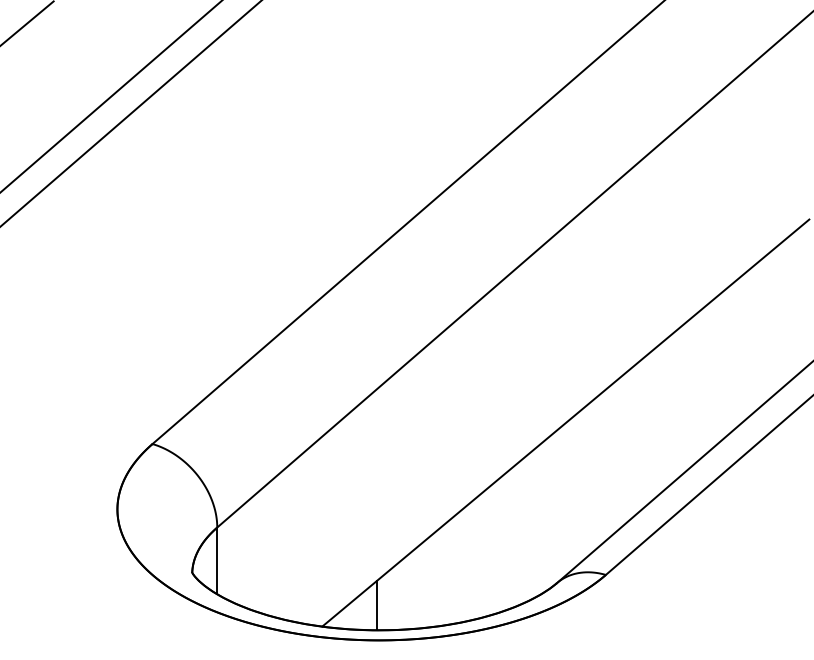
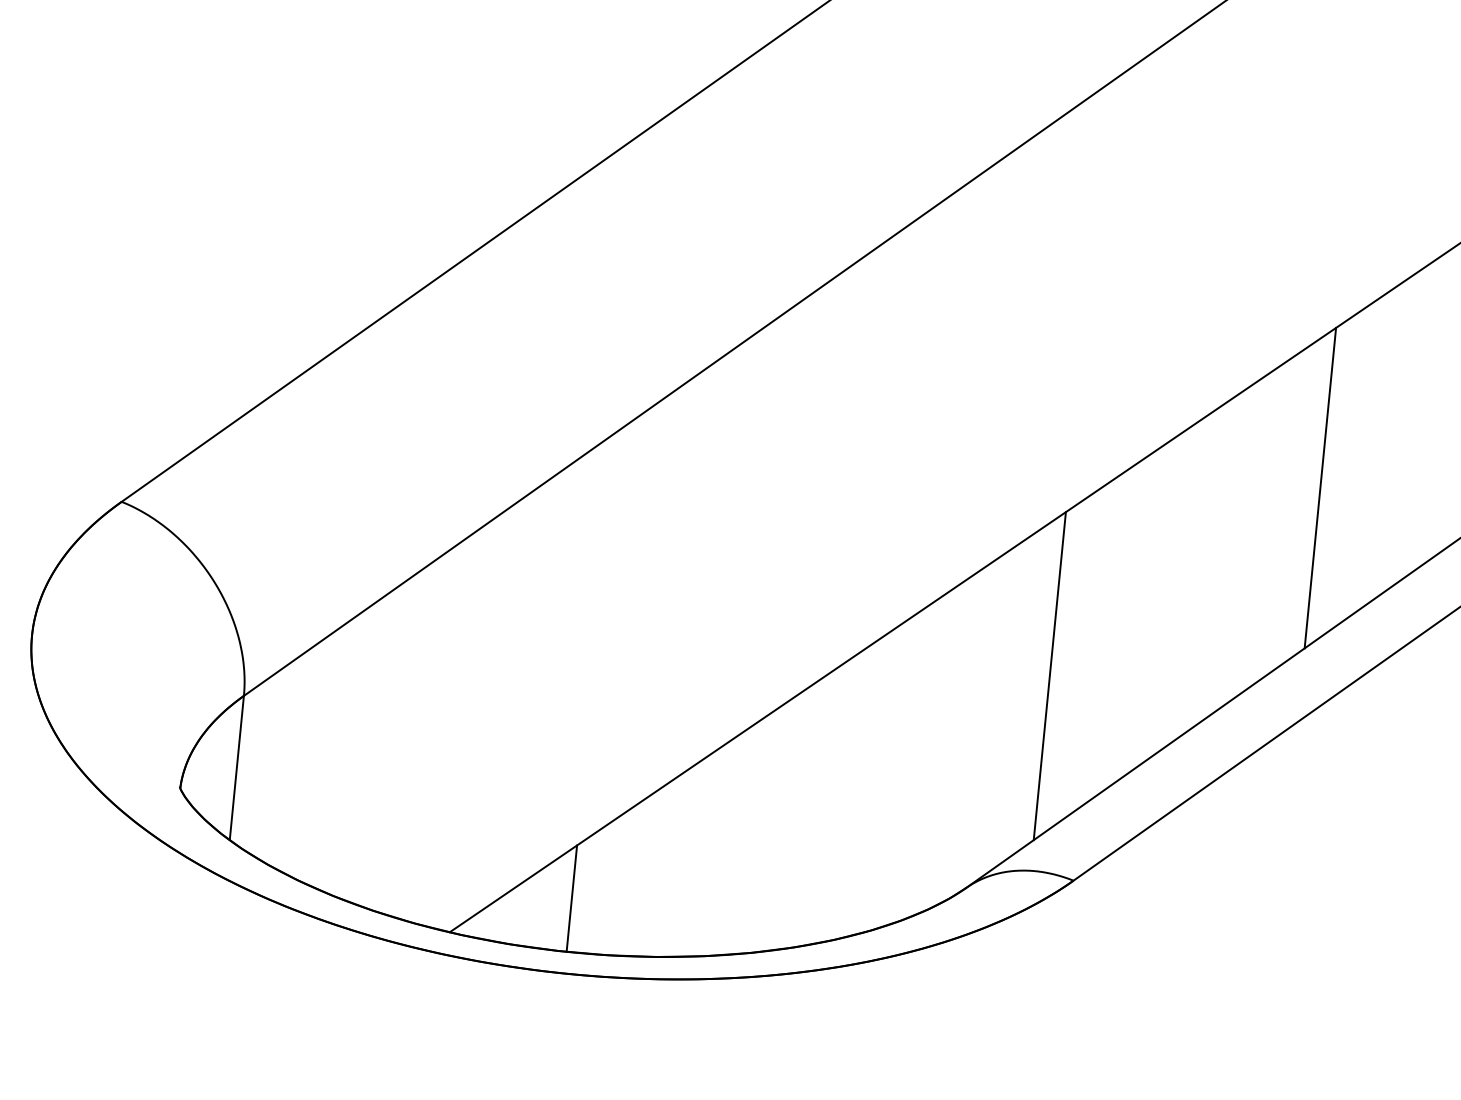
line: (701, 383) -> (1320, 487), added
line: (585, 482) -> (1049, 676), added

